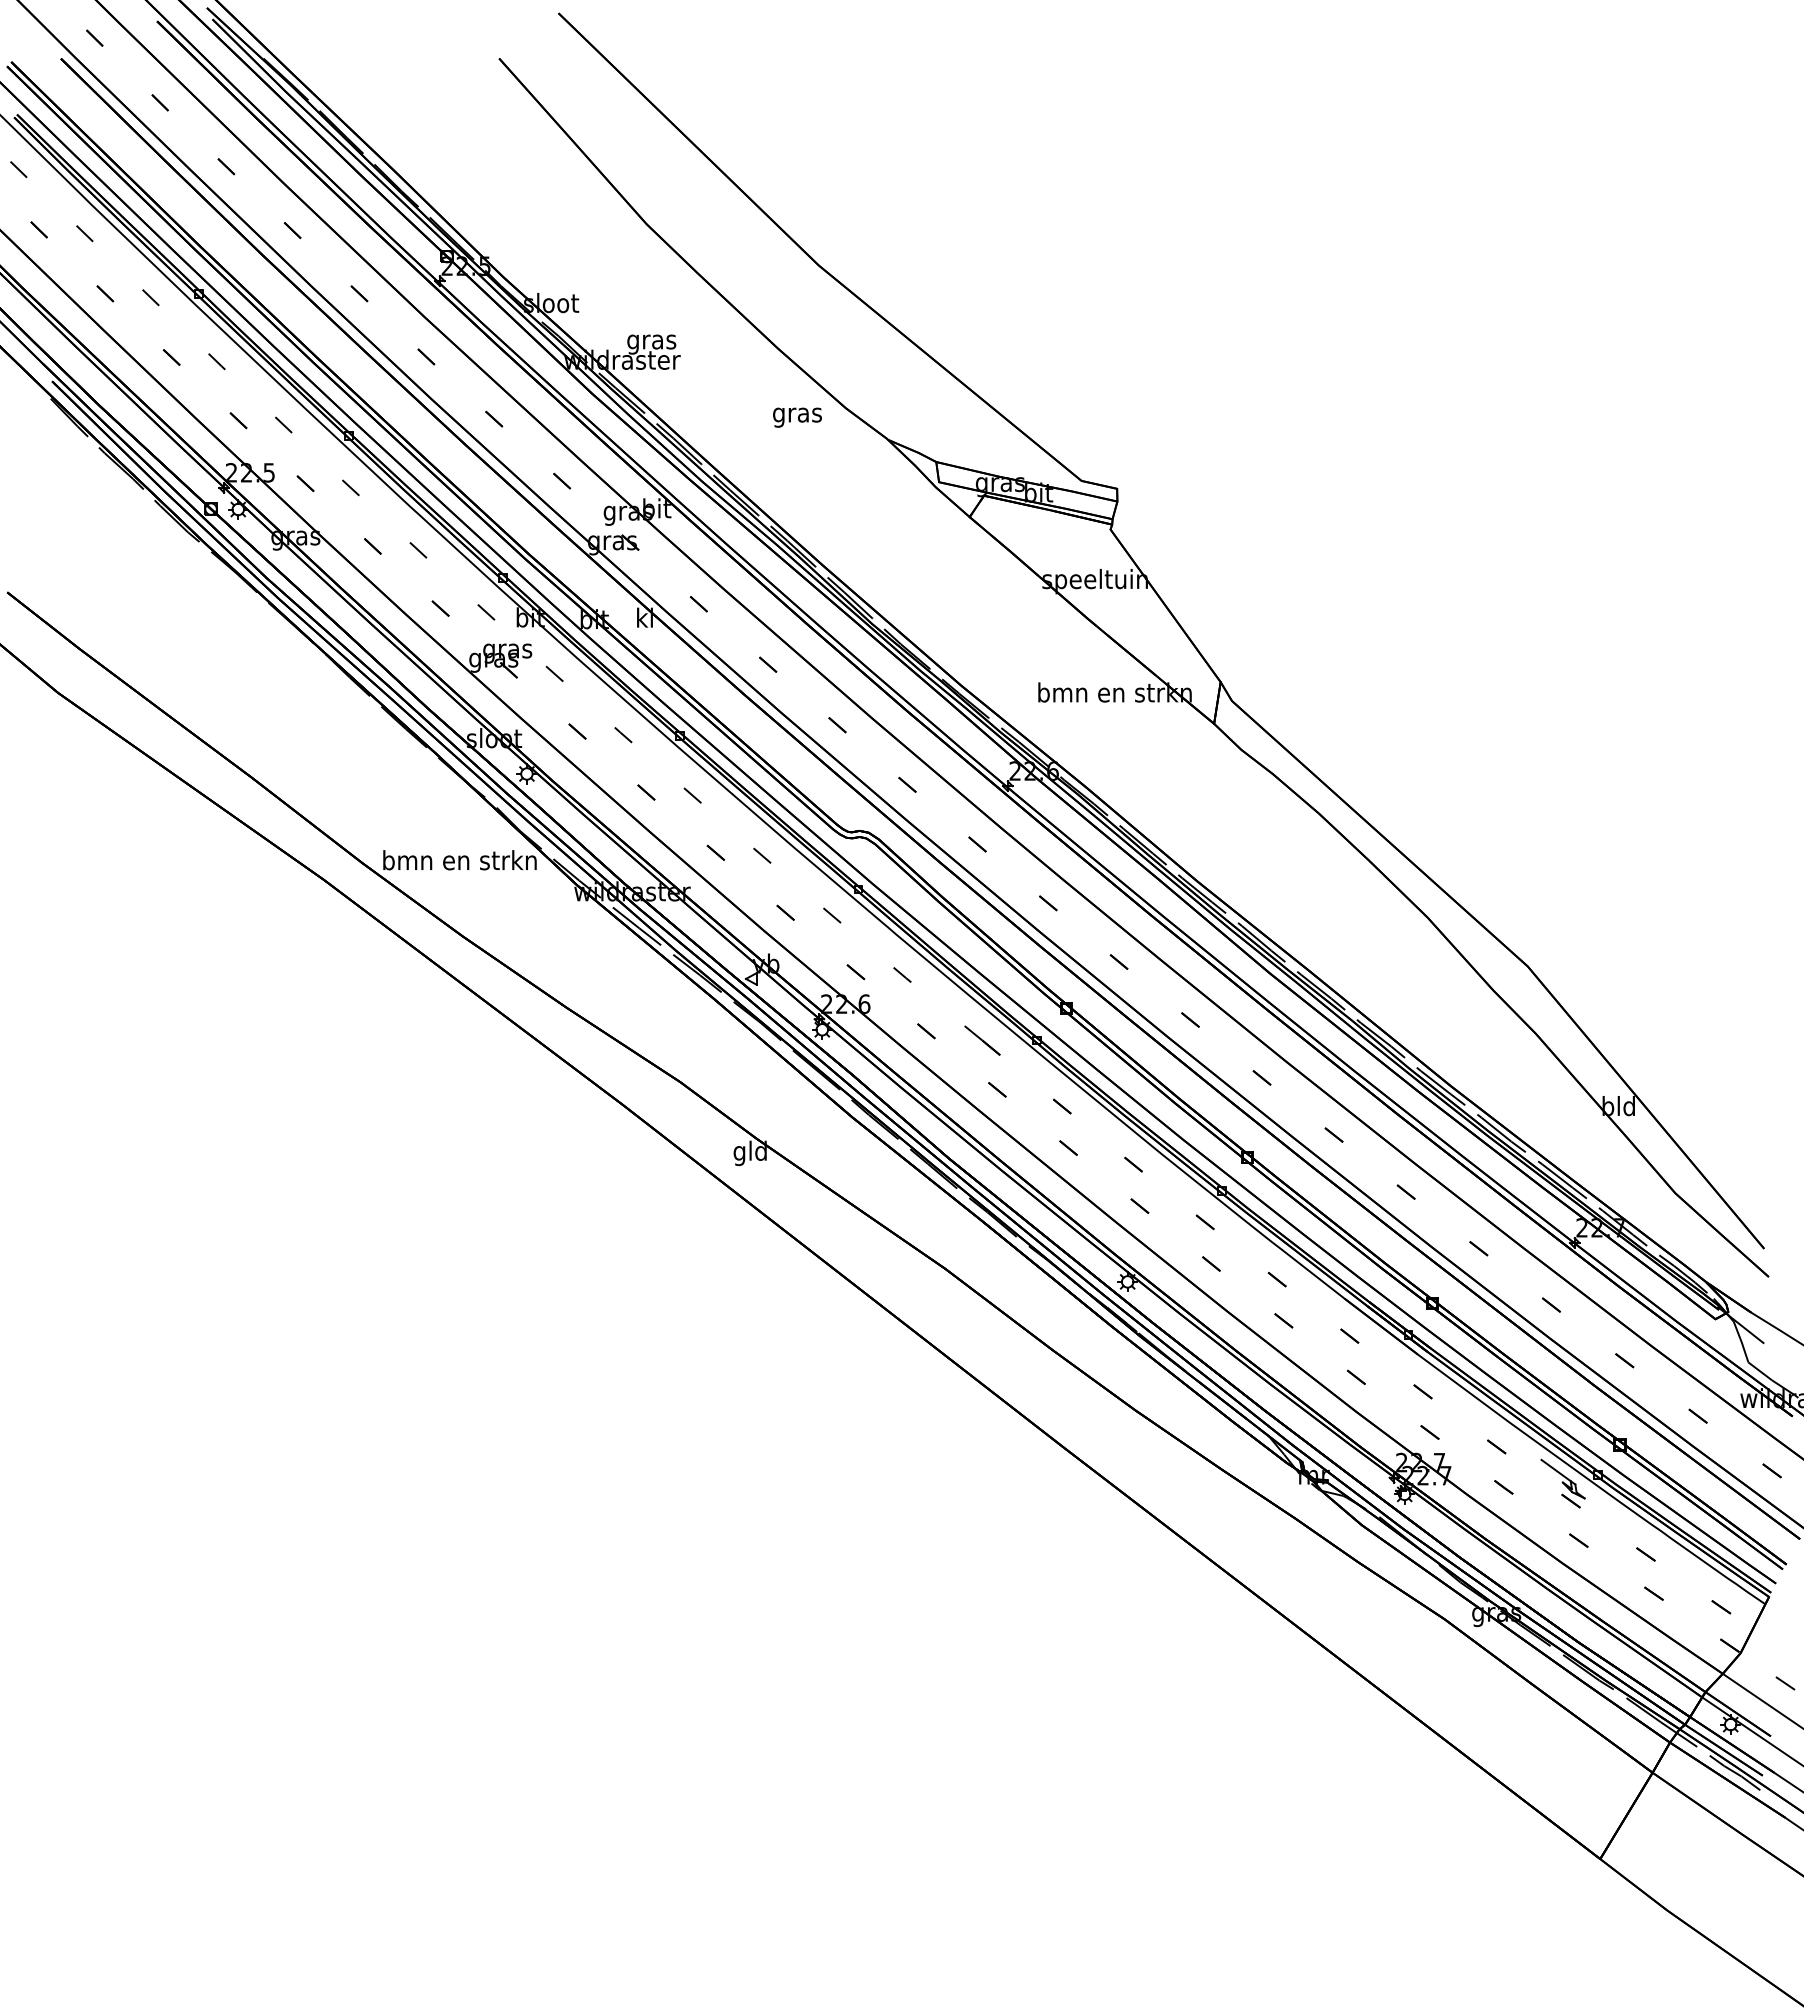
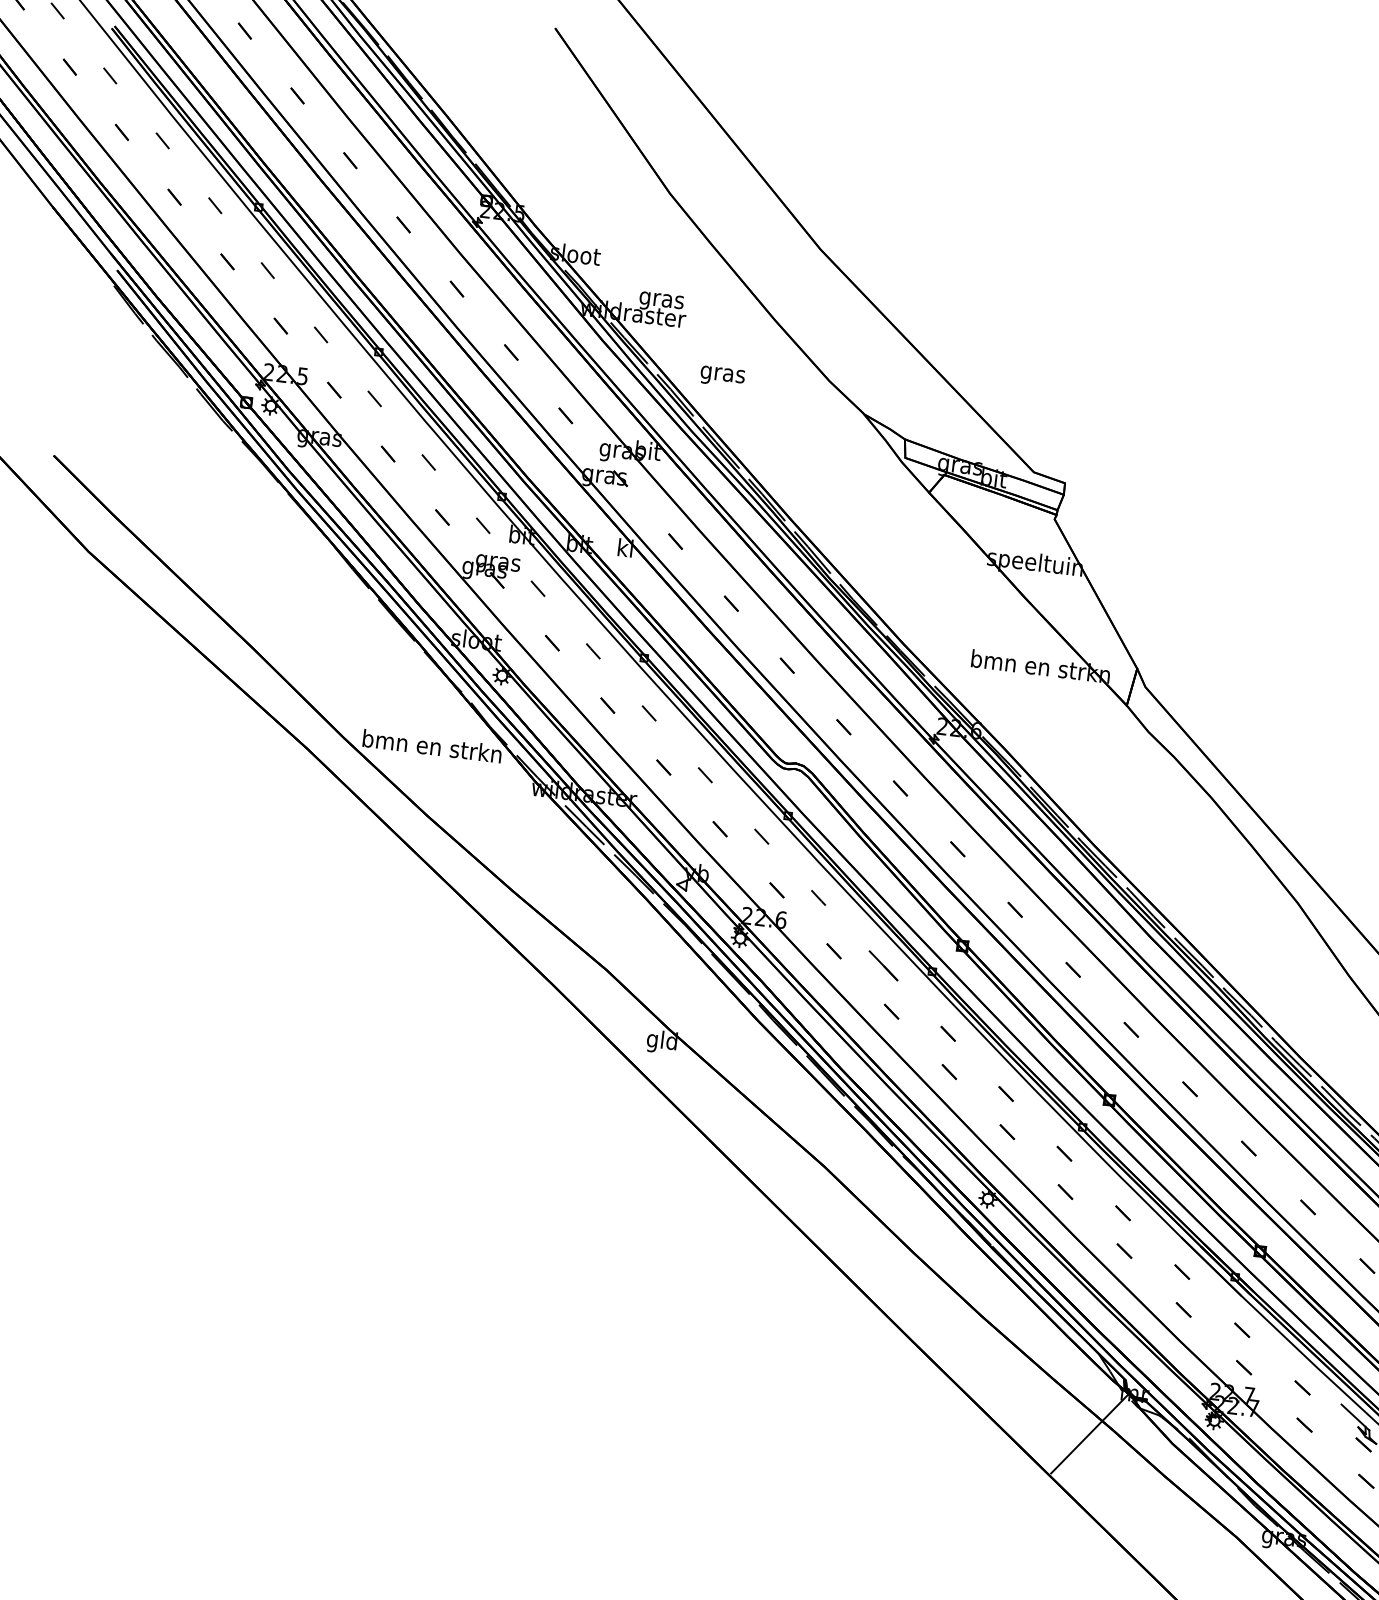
text: (797, 417) -> (722, 376), moved
line: (1270, 1523) -> (1090, 1432), added

